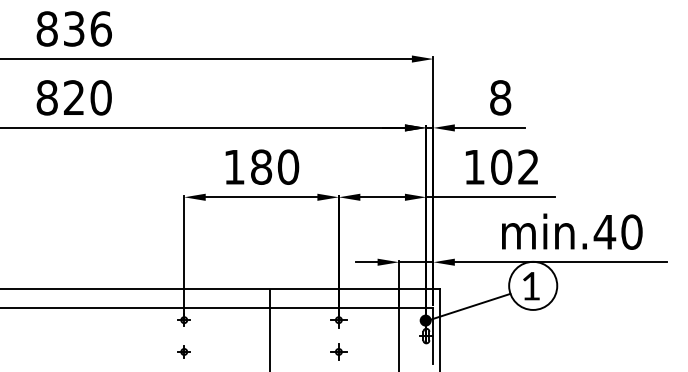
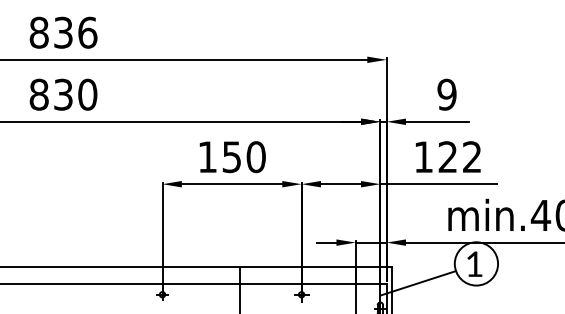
text: (74, 97) -> (63, 94), 820 -> 830
text: (500, 97) -> (447, 94), 8 -> 9
text: (261, 166) -> (231, 156), 180 -> 150
text: (501, 166) -> (447, 156), 102 -> 122
fill: (425, 320) -> (379, 295), removed

